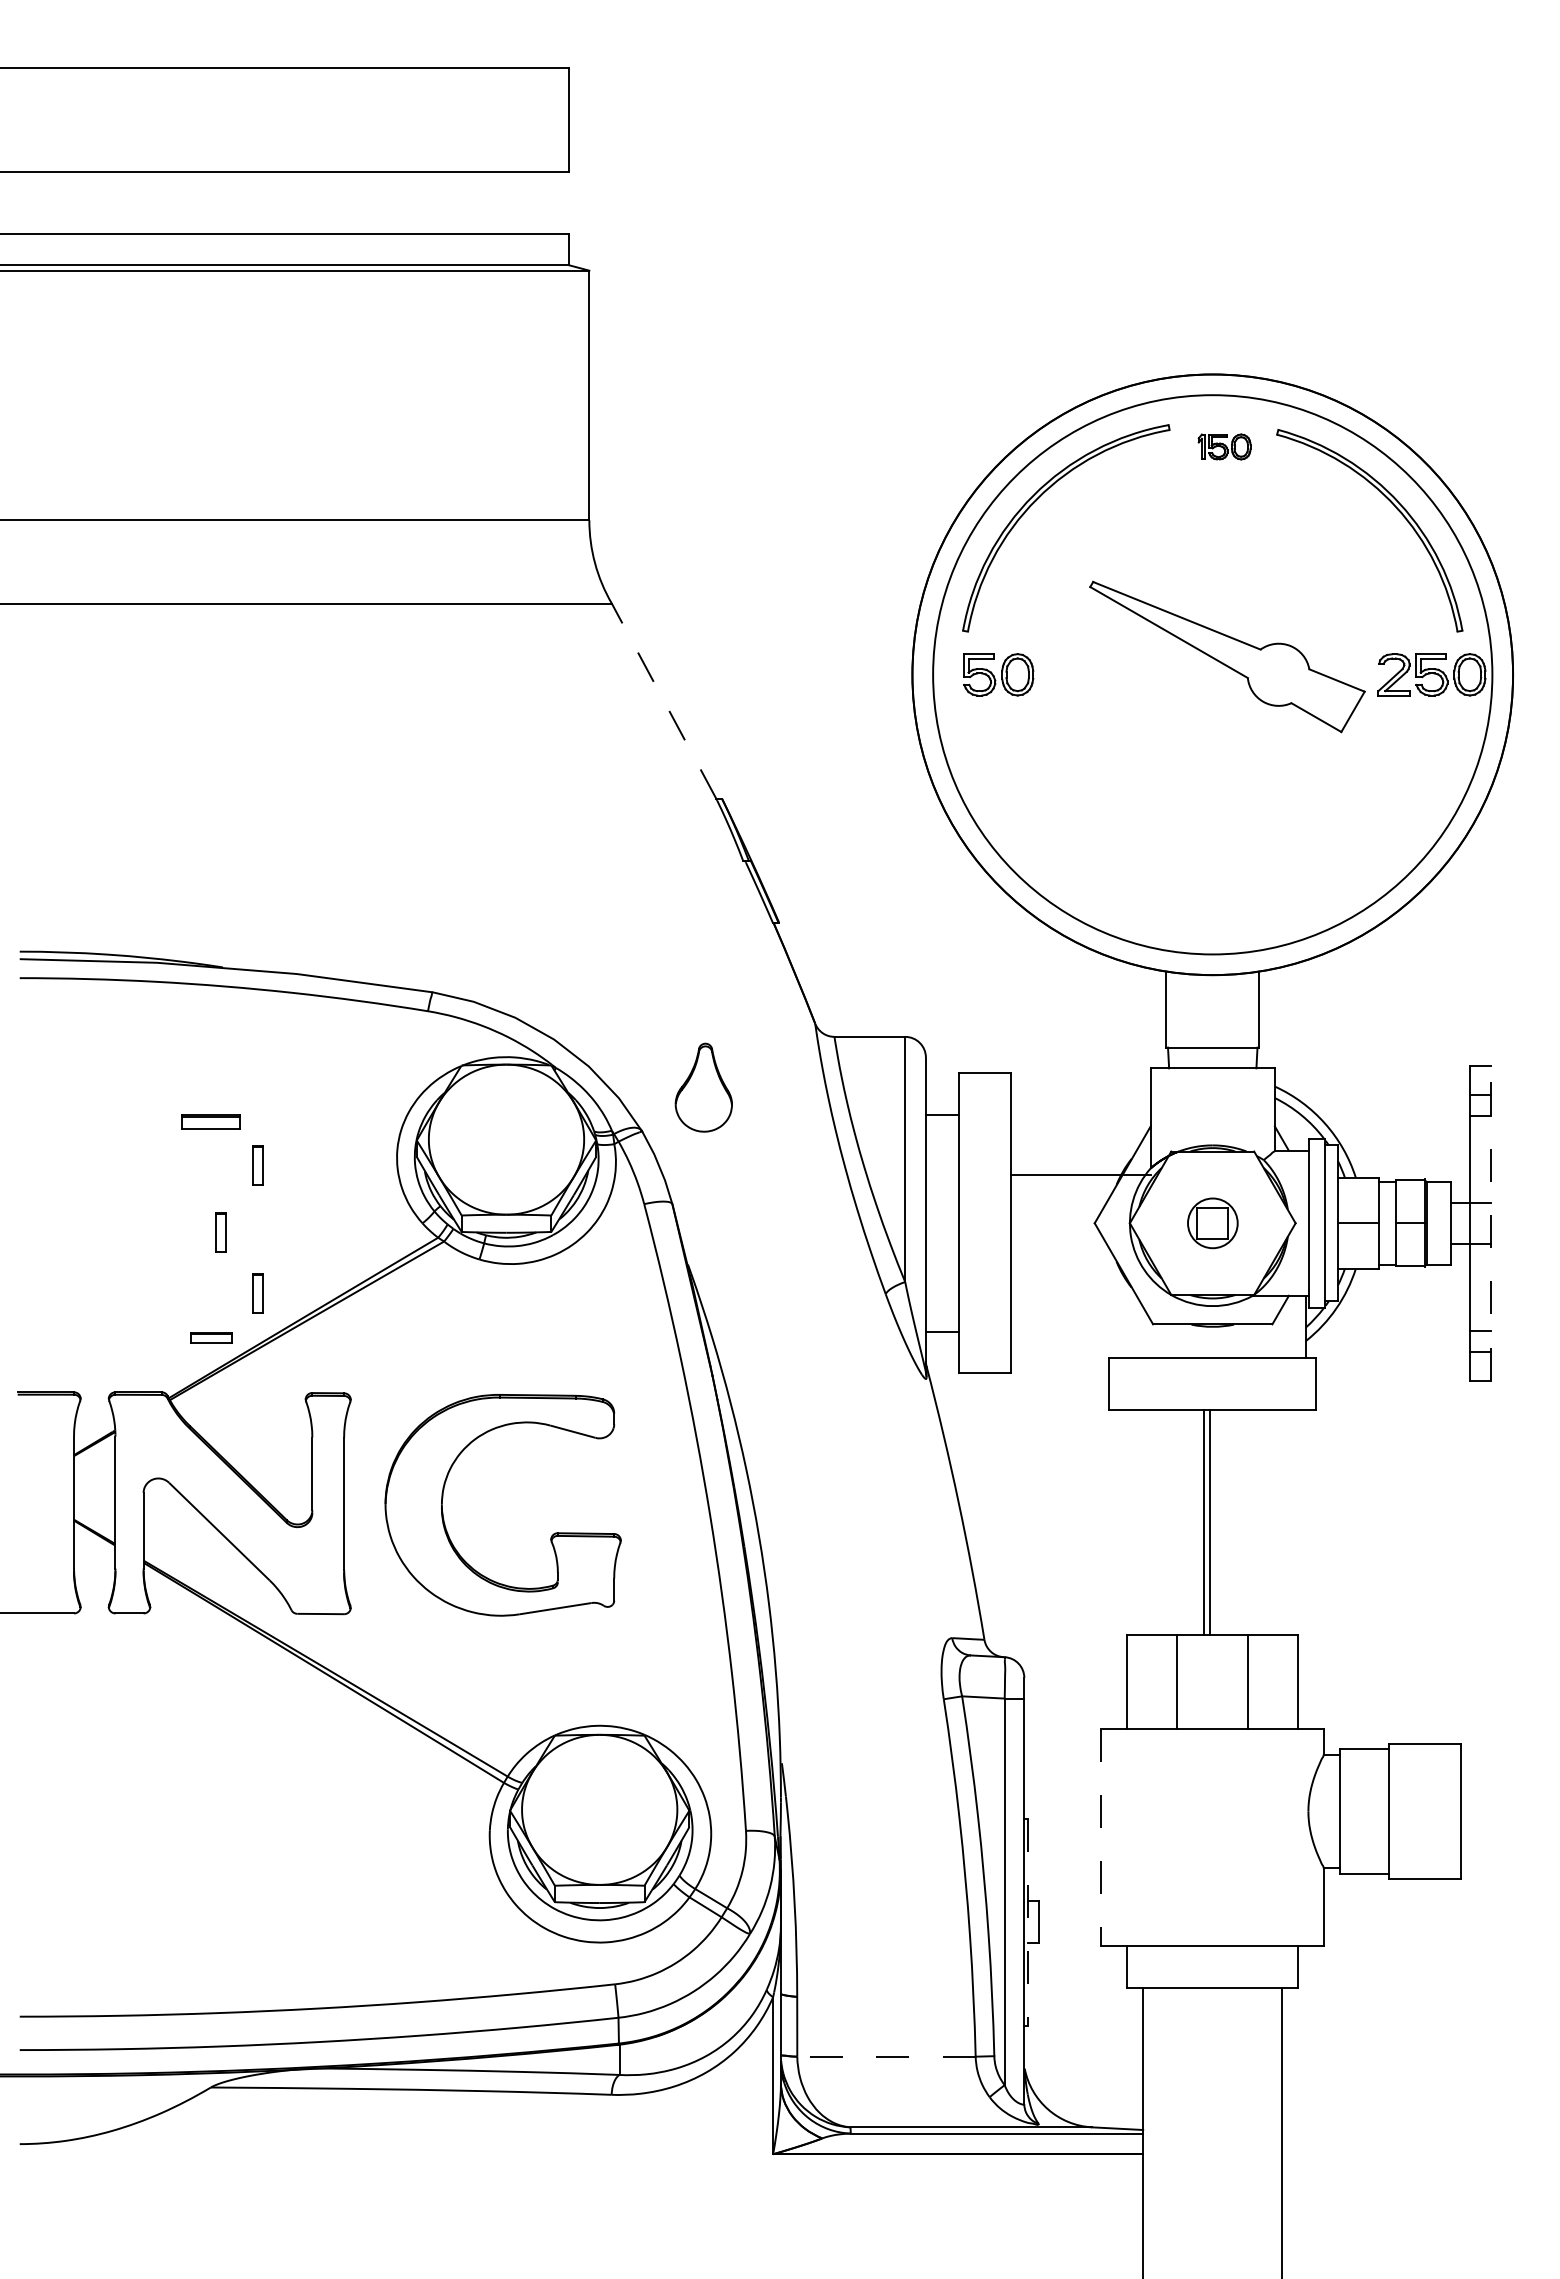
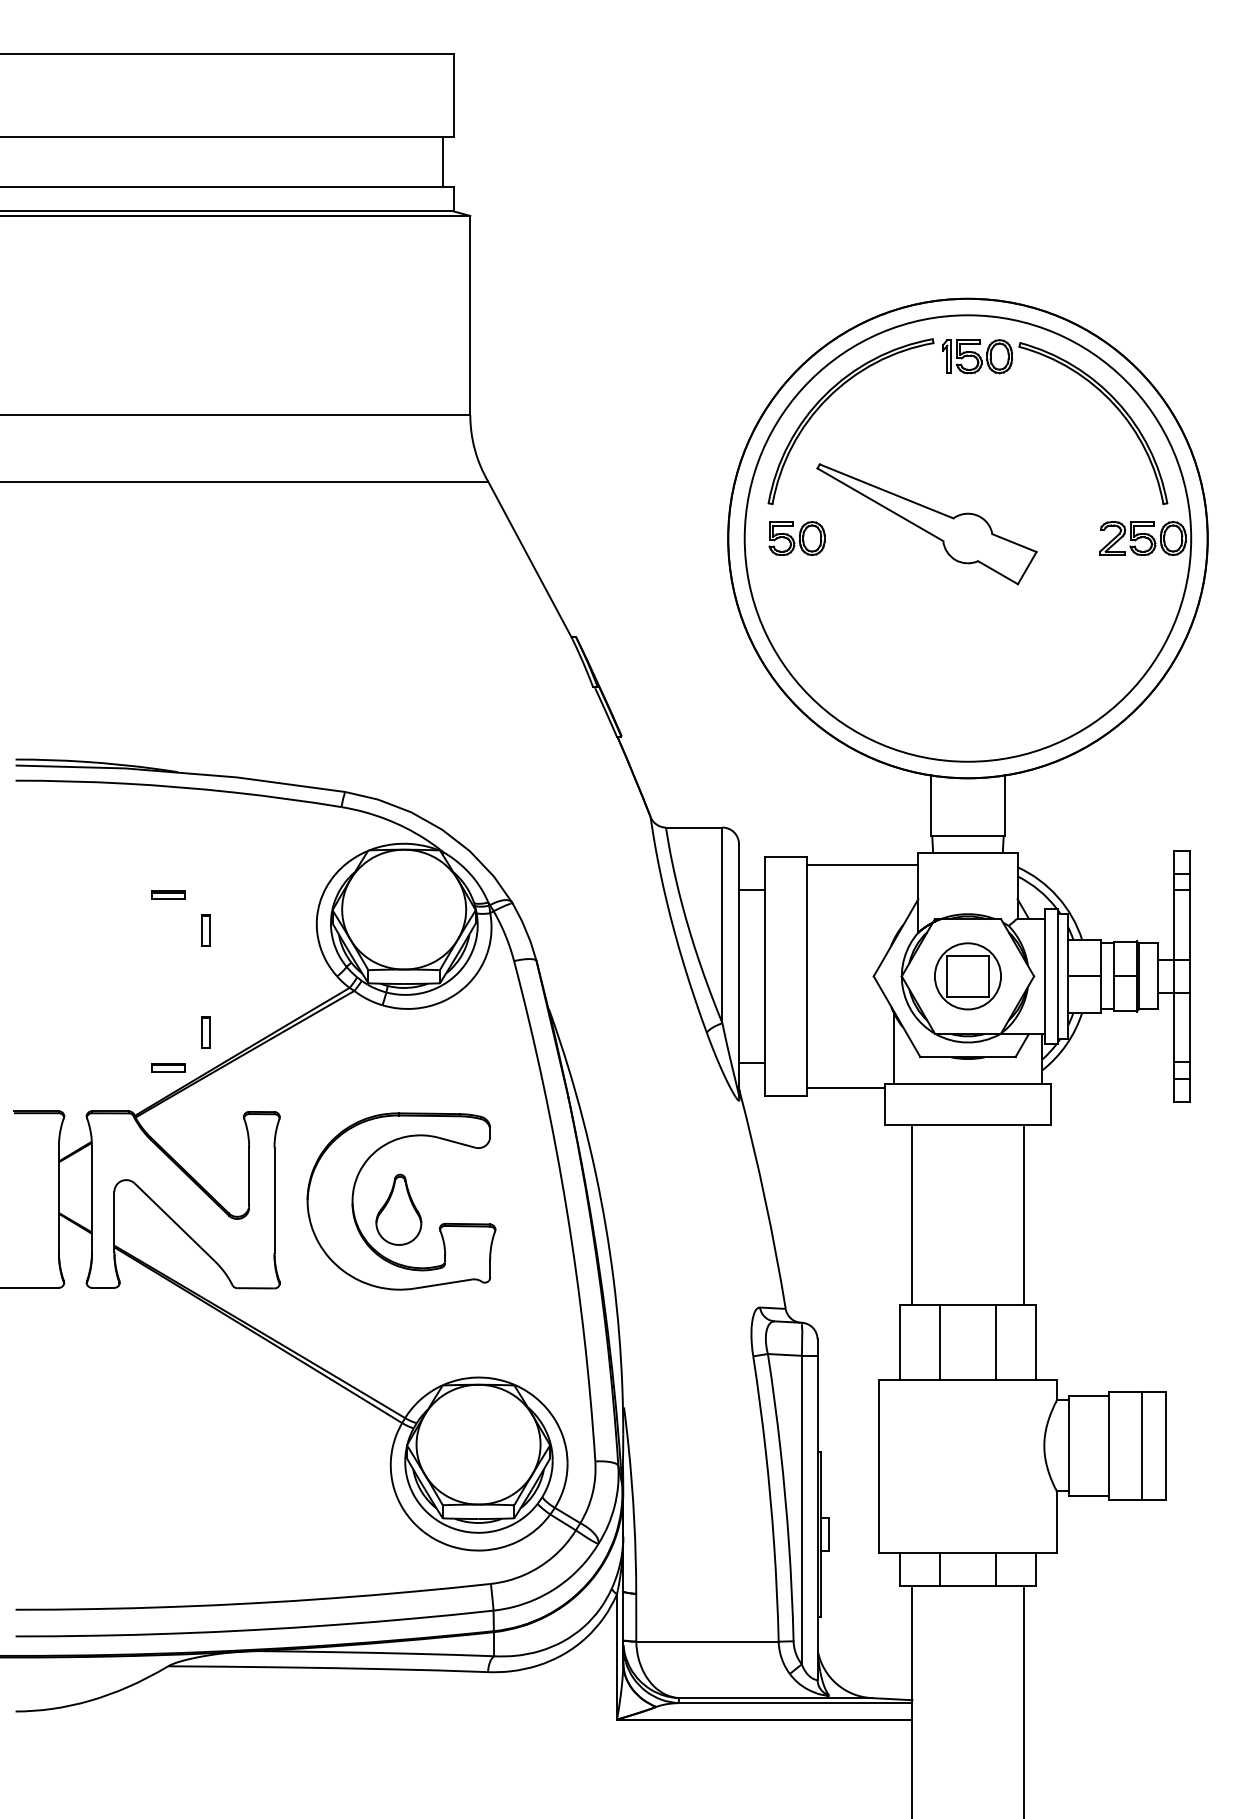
line: (554, 202) -> (442, 161), added
part: (1224, 446) -> (977, 356), size x1.67
part: (1227, 656) -> (927, 523), moved
line: (664, 701) -> (530, 559), dashed -> solid
part: (703, 1087) -> (398, 1209), moved
part: (211, 1121) -> (168, 895), size x0.71
line: (1080, 1175) -> (862, 864), moved
line: (1491, 1222) -> (1190, 975), dashed -> solid
part: (1212, 1223) -> (967, 976), size x1.67
part: (220, 1232) -> (175, 983), removed
line: (1119, 1312) -> (893, 1047), added
line: (1059, 1363) -> (845, 1088), added
line: (1204, 1522) -> (912, 1215), moved
line: (1210, 1522) -> (1023, 1215), moved
line: (1430, 1811) -> (1141, 1445), added
line: (1101, 1837) -> (879, 1466), dashed -> solid
line: (1028, 1922) -> (820, 1534), dashed -> solid
line: (1177, 1966) -> (939, 1569), added
line: (1247, 1966) -> (995, 1569), added
line: (885, 2056) -> (706, 1641), dashed -> solid

